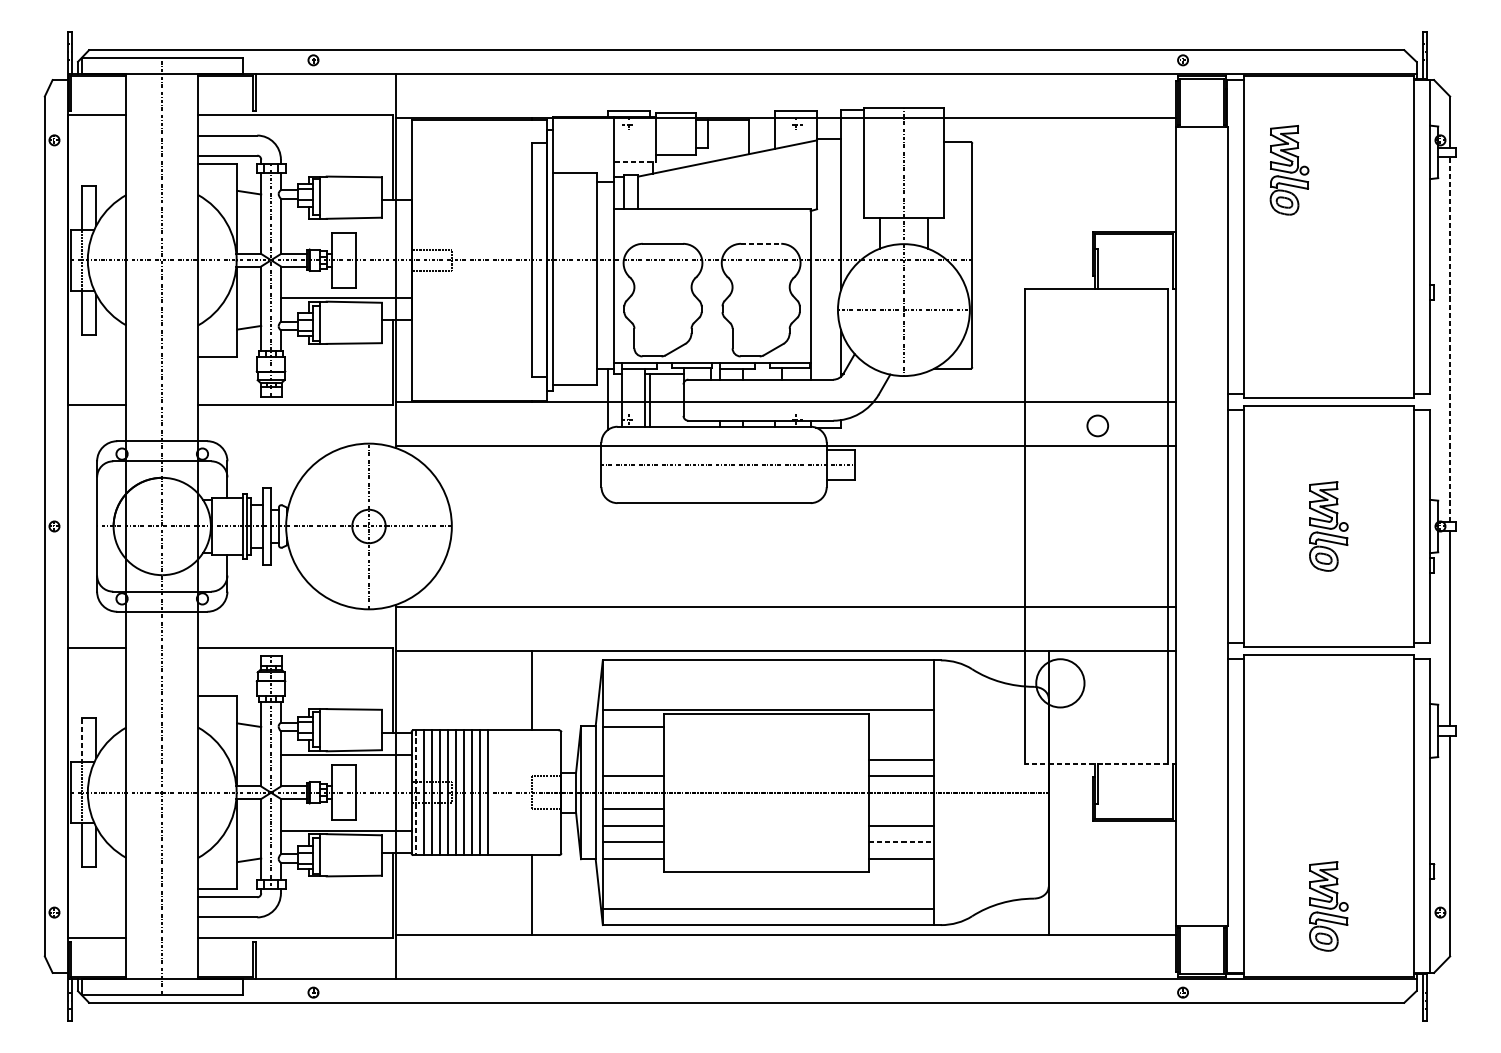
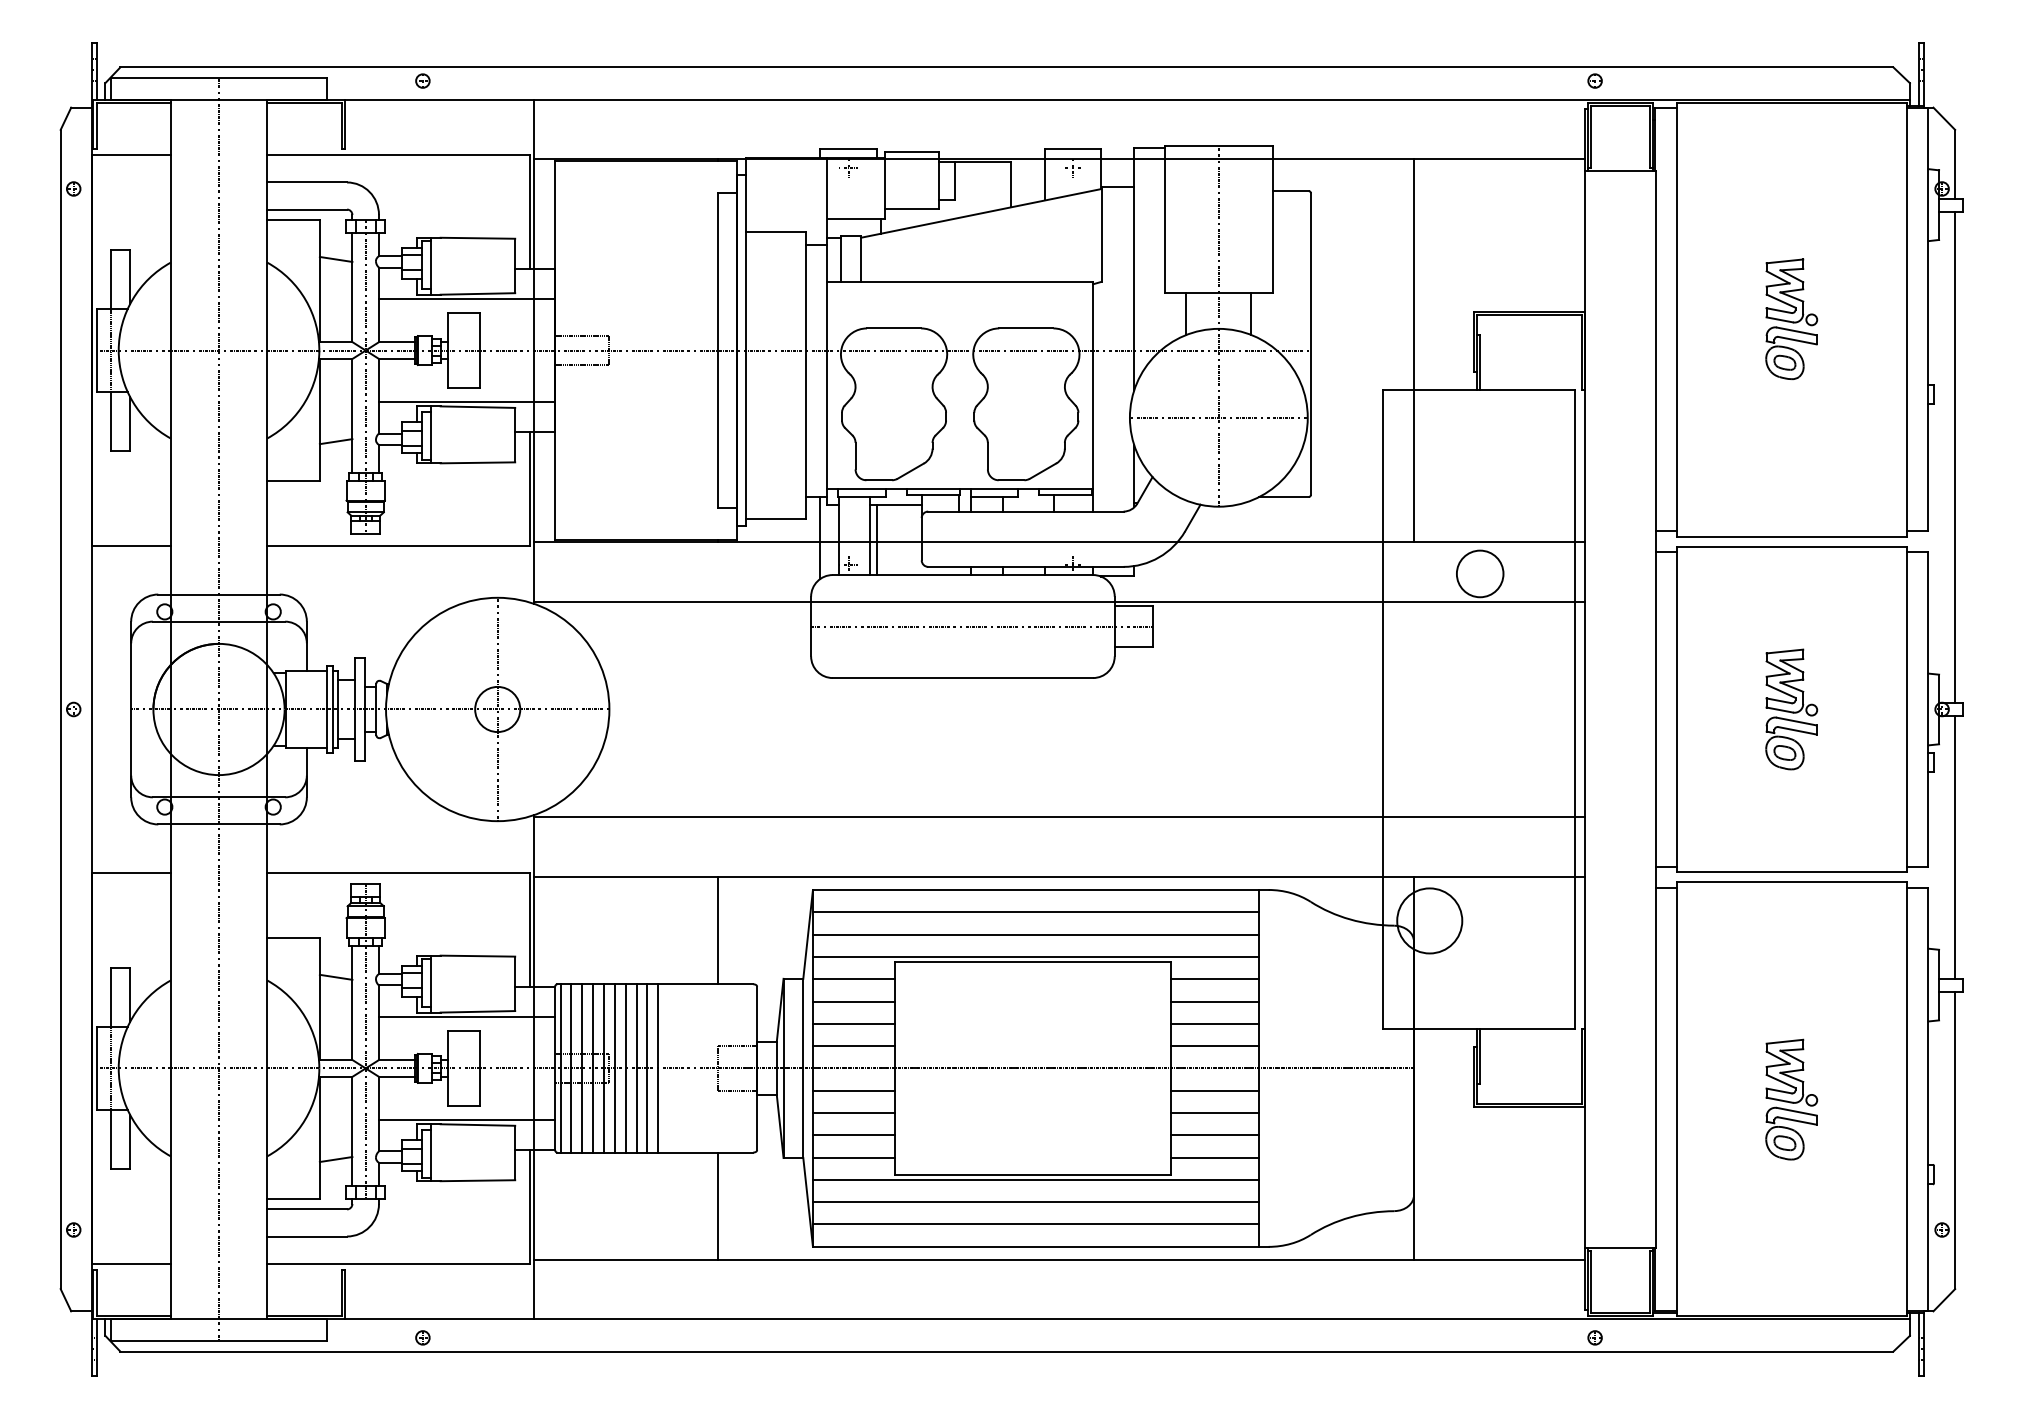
line: (635, 162) -> (857, 218), dashed -> solid
part: (1289, 170) -> (1791, 319), moved
line: (346, 222) -> (467, 299), added
line: (761, 243) -> (1026, 328), dashed -> solid
line: (1049, 260) -> (1414, 350), added
line: (1450, 339) -> (1955, 457), dashed -> solid
circle: (1097, 425) -> (1479, 573), size x1.67
line: (767, 677) -> (1035, 912), added
line: (767, 693) -> (1035, 934), added
line: (900, 726) -> (1214, 979), added
line: (81, 740) -> (110, 998), dashed -> solid
line: (632, 743) -> (853, 1001), added
line: (900, 743) -> (1214, 1001), added
line: (632, 759) -> (853, 1023), added
line: (1096, 763) -> (1478, 1029), dashed -> solid
line: (415, 792) -> (560, 1068), dashed -> solid
line: (900, 809) -> (1214, 1090), added
line: (901, 842) -> (1215, 1135), dashed -> solid
line: (767, 875) -> (1035, 1179), added
line: (767, 892) -> (1035, 1202), added
part: (1328, 906) -> (1791, 1099), moved

